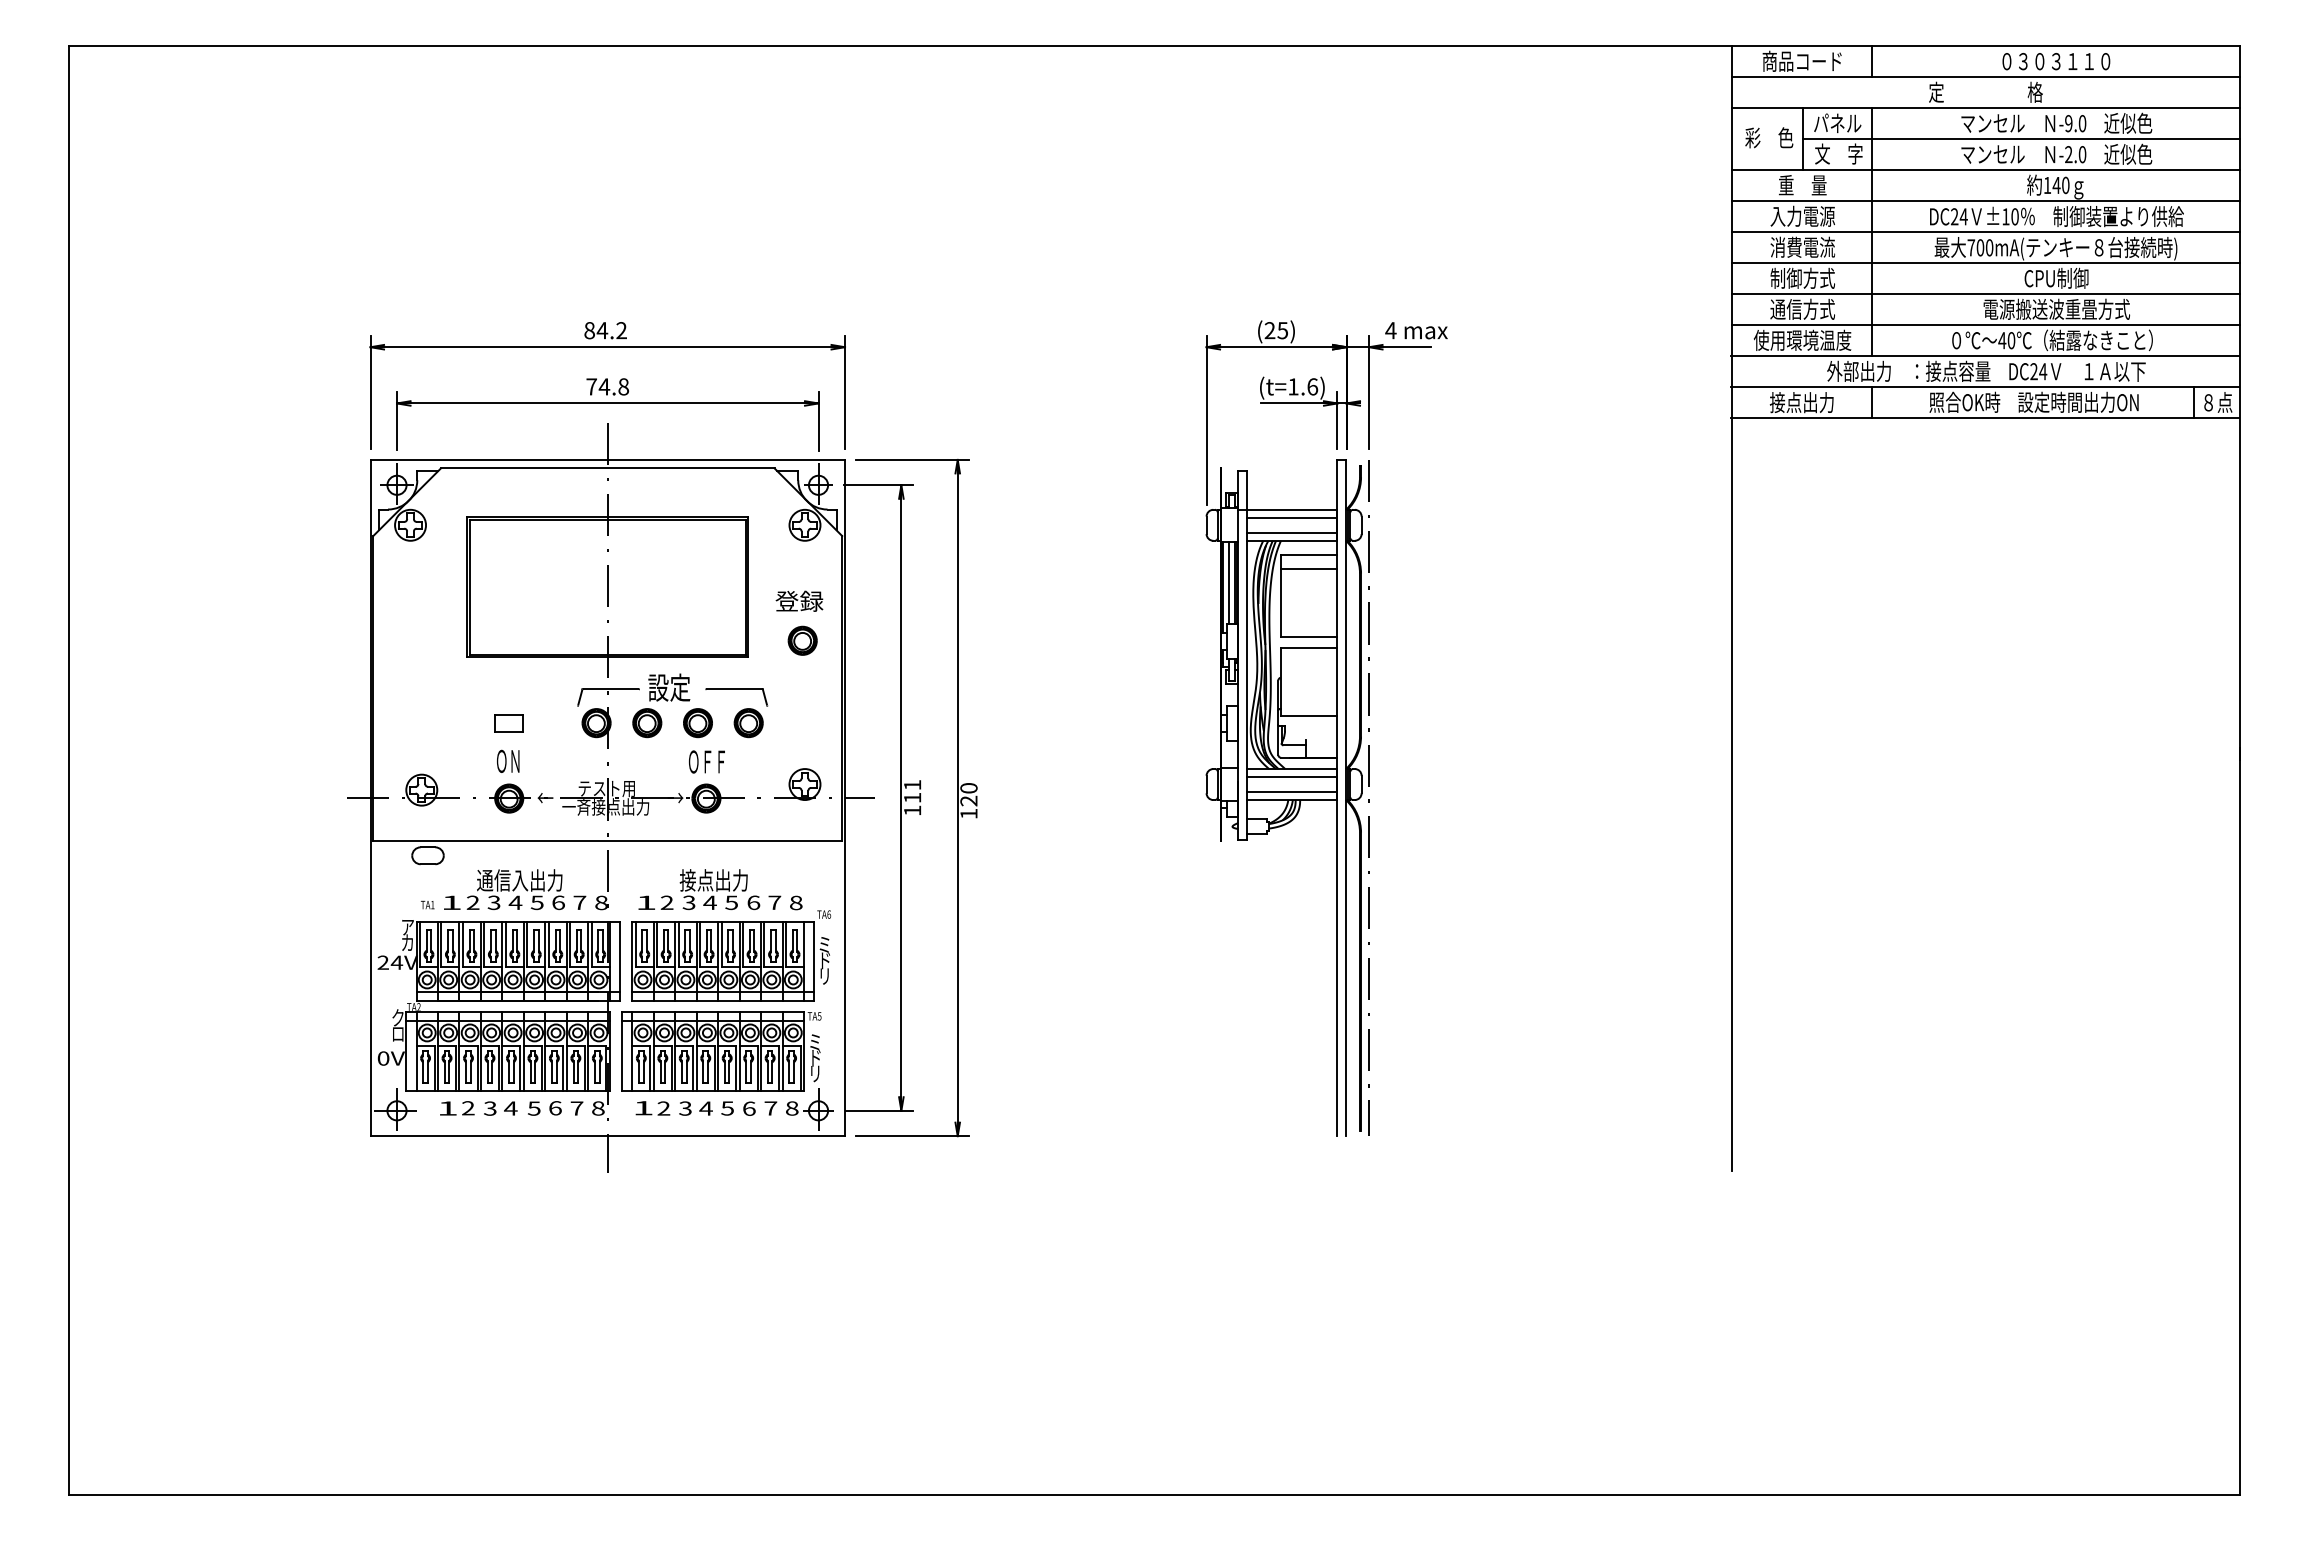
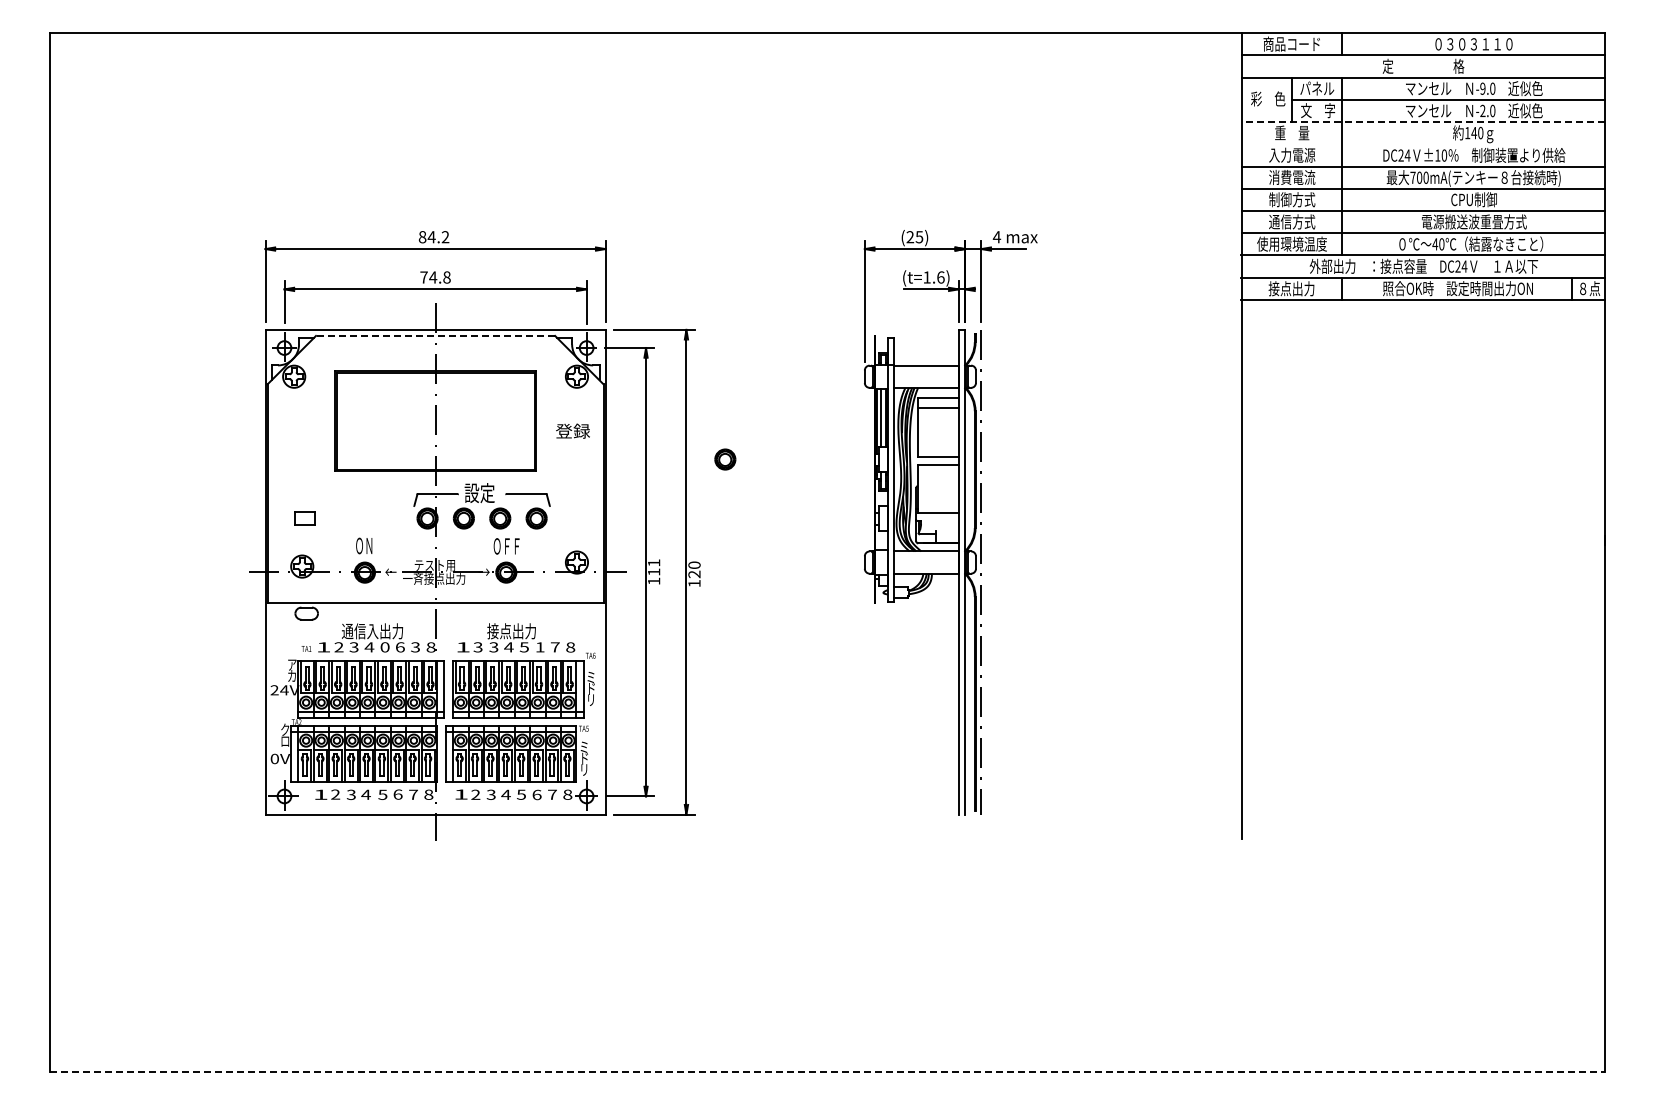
line: (1985, 170) -> (1423, 122), solid -> dashed
line: (1985, 201) -> (1423, 144), removed
line: (607, 467) -> (435, 335), solid -> dashed
line: (1292, 518) -> (926, 371), removed
line: (1292, 533) -> (926, 382), removed
part: (802, 640) -> (725, 459), moved
part: (508, 723) -> (304, 518), moved
line: (1292, 777) -> (926, 557), removed
line: (1292, 792) -> (926, 568), removed
text: (536, 903) -> (384, 647), 5 -> 0
text: (579, 903) -> (415, 647), 7 -> 3
text: (666, 903) -> (477, 647), 2 -> 3
text: (754, 903) -> (540, 647), 6 -> 1
line: (1154, 1494) -> (827, 1071), solid -> dashed

